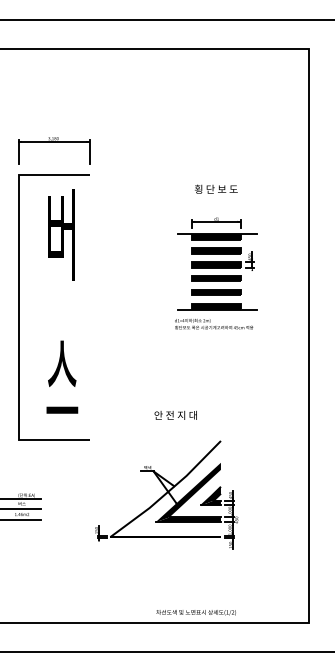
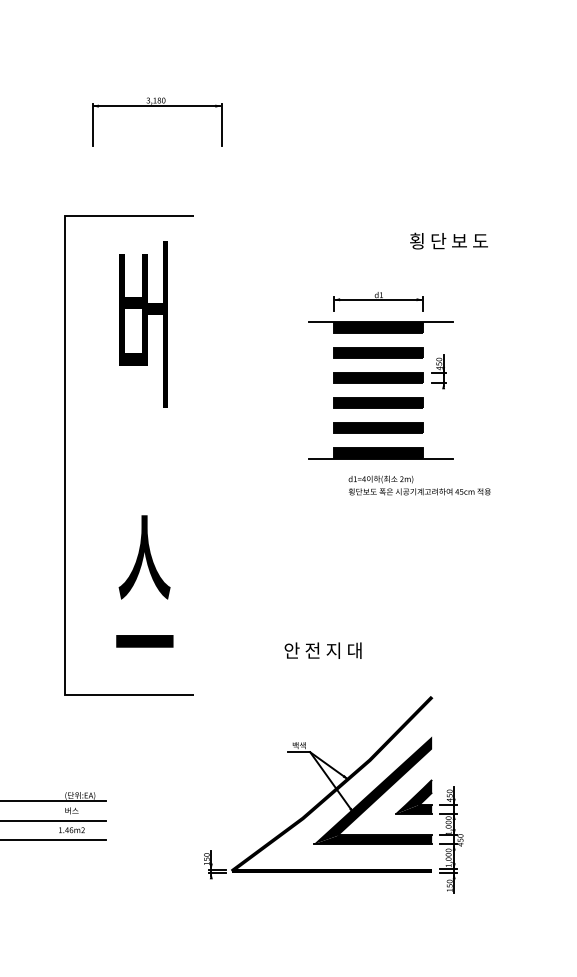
part: (54, 142) -> (157, 107), moved
text: (216, 188) -> (449, 239), moved
part: (217, 263) -> (380, 375), moved
text: (175, 414) -> (322, 649), moved

